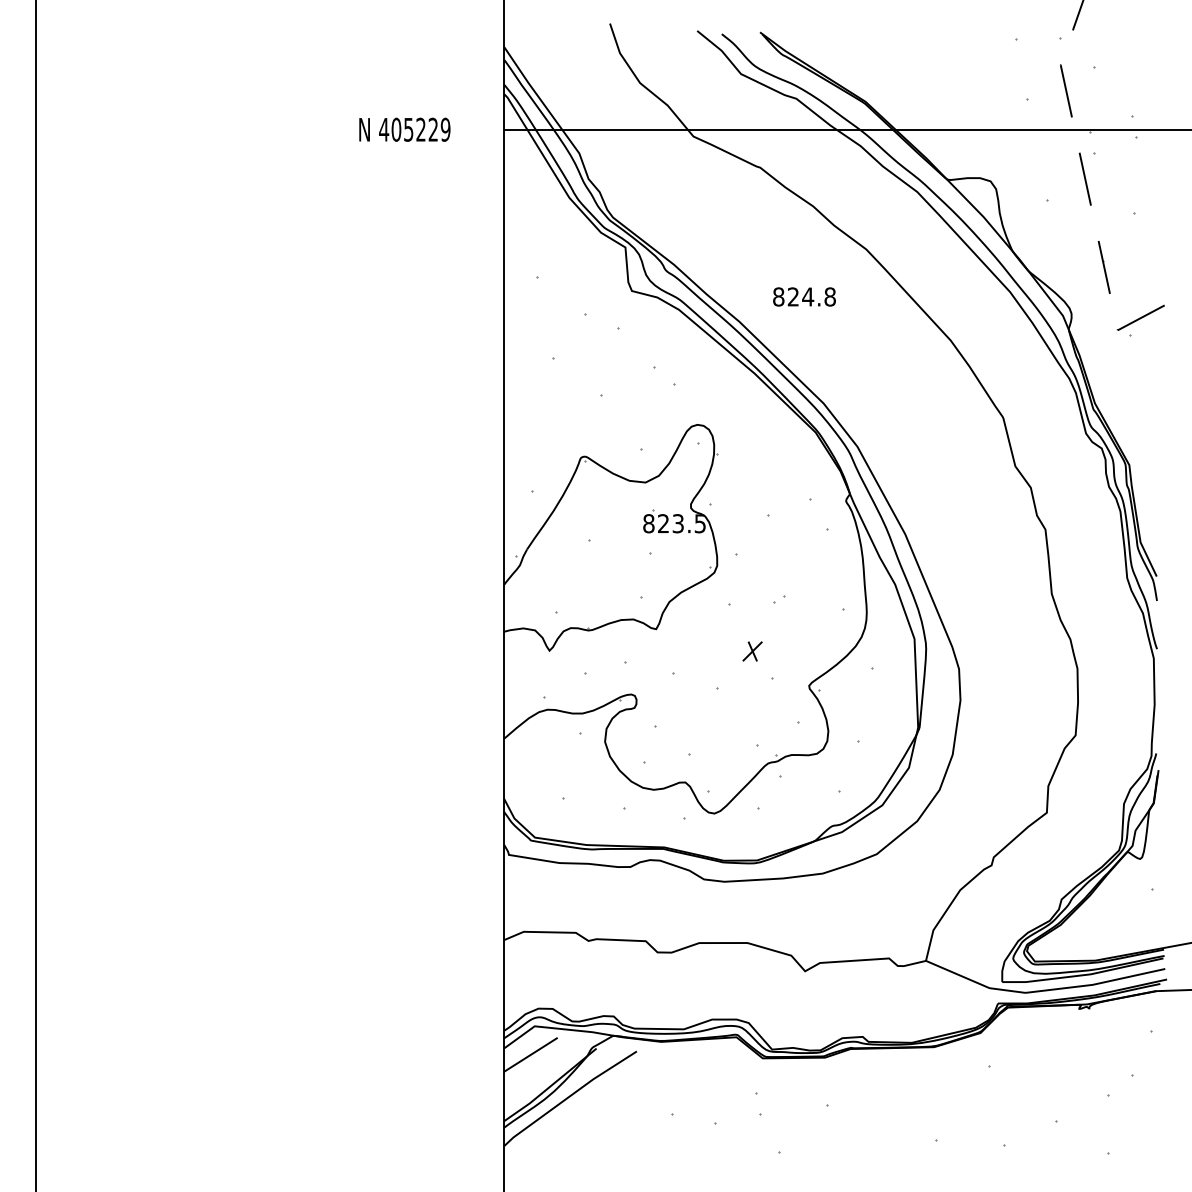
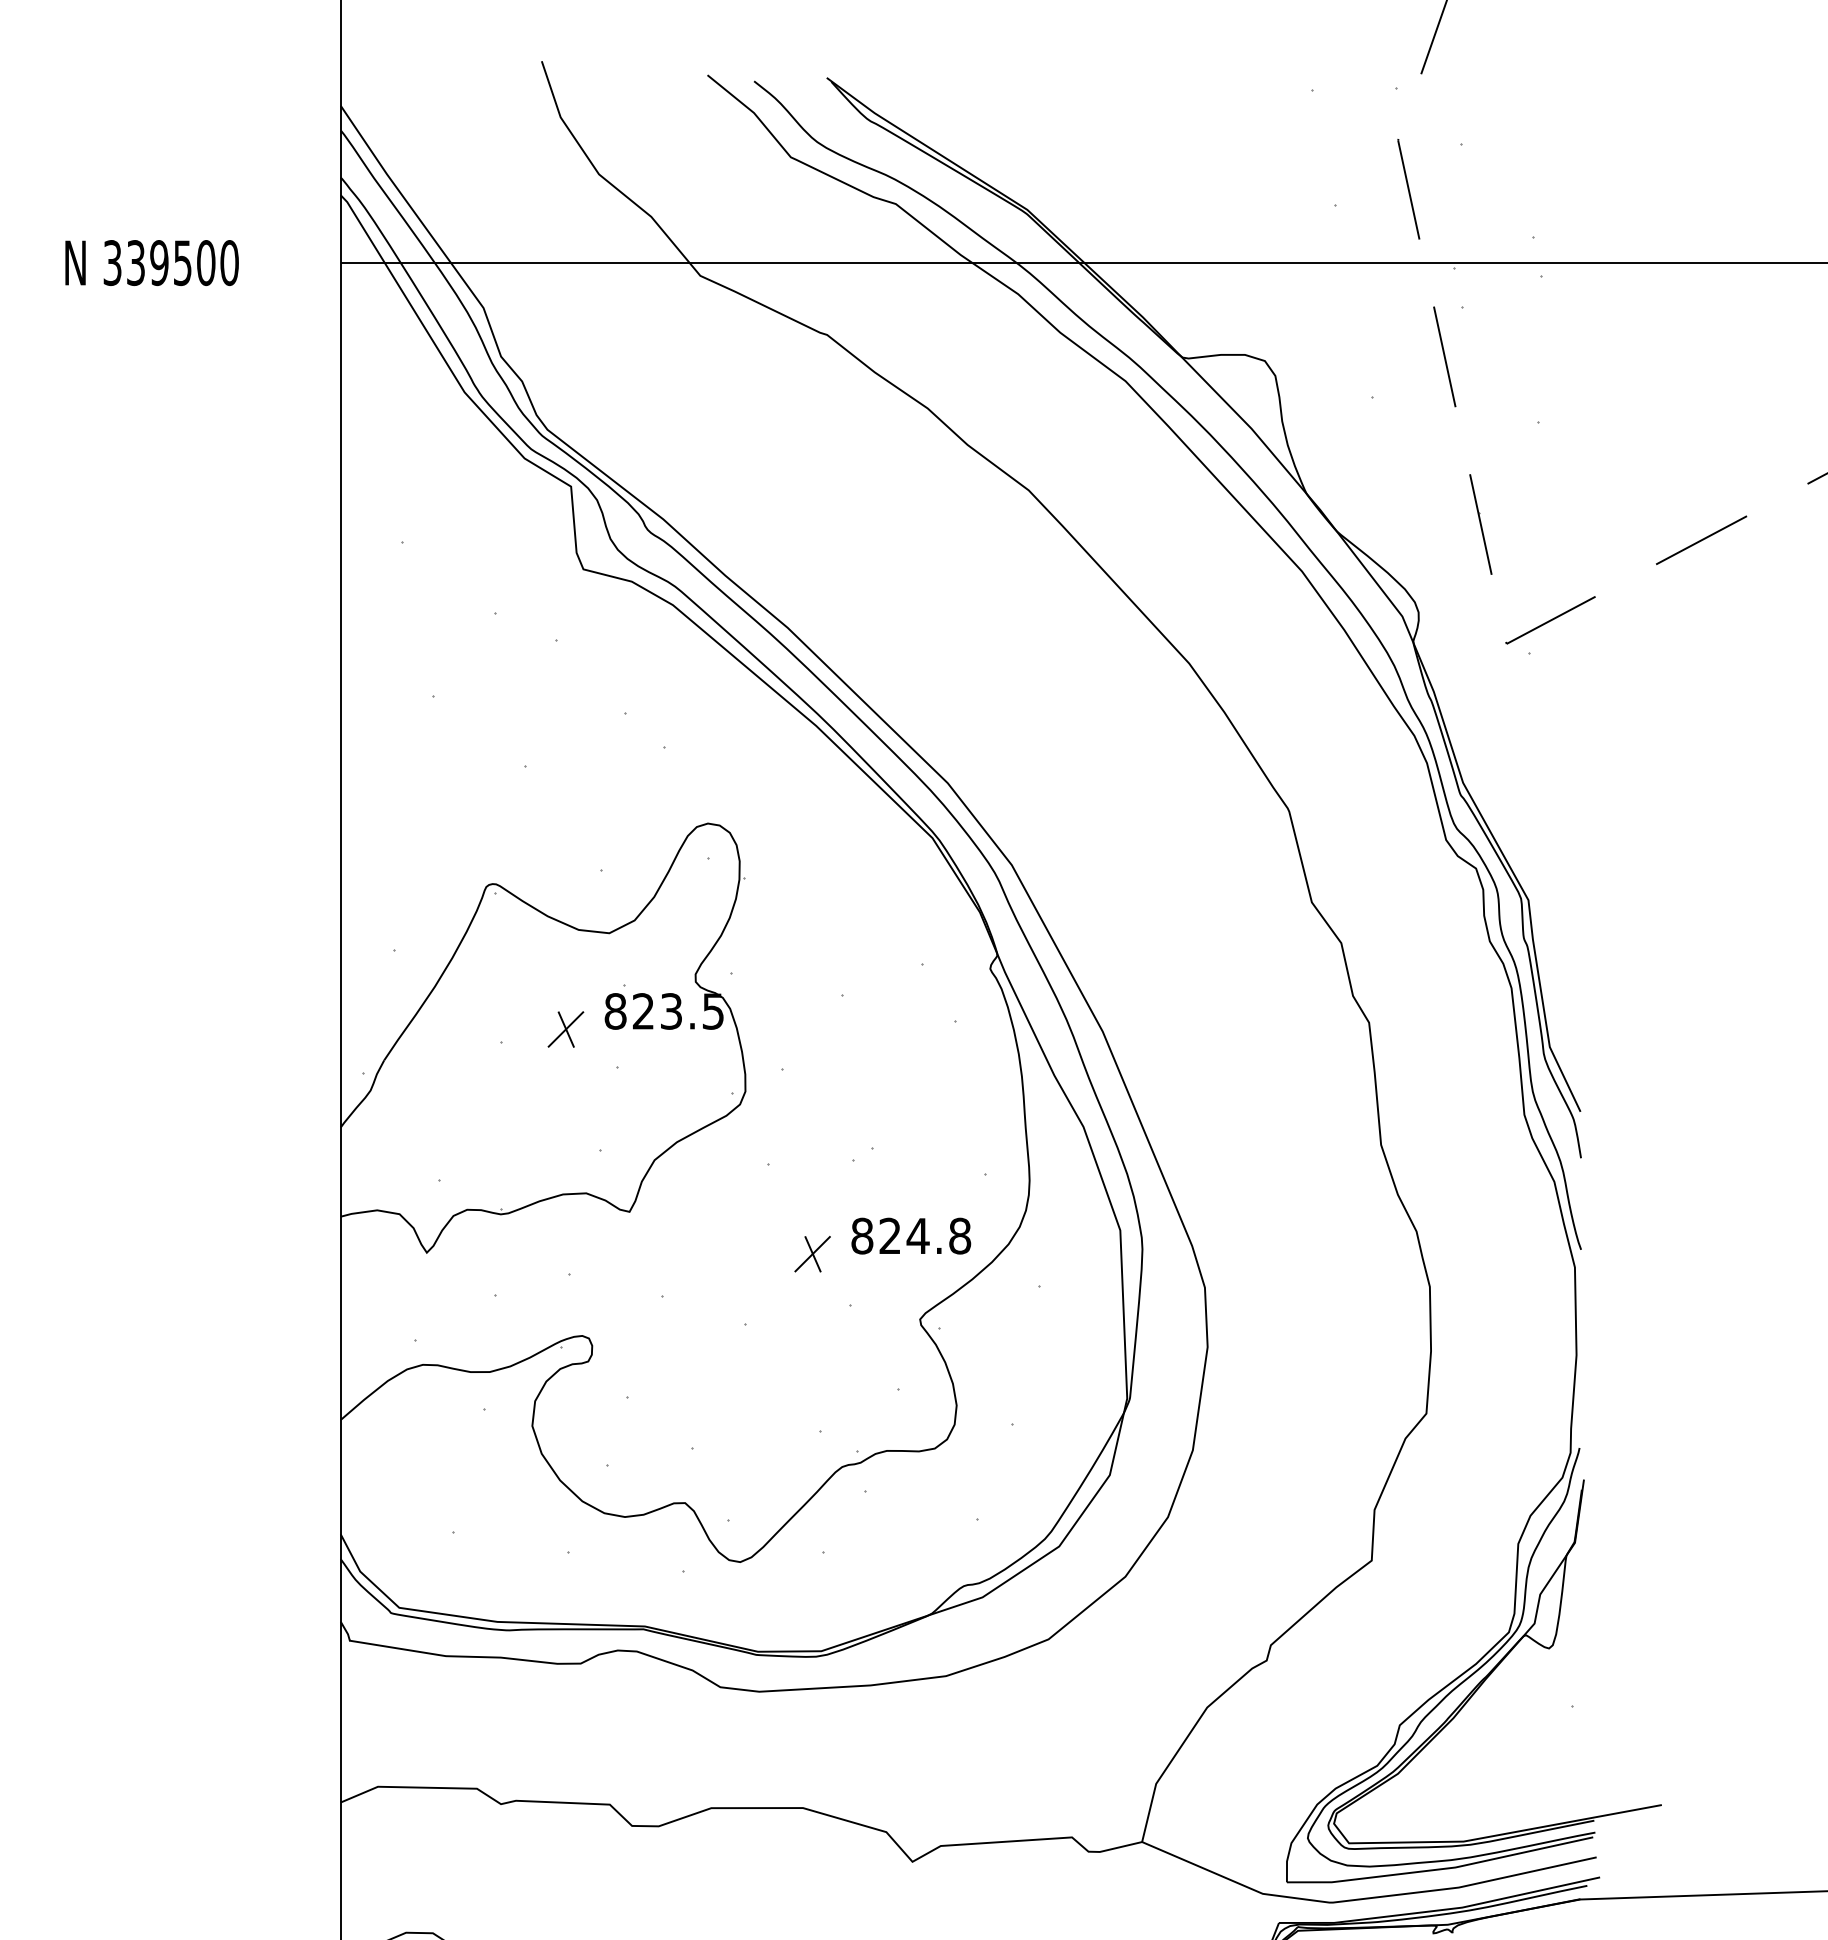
text: (414, 129) -> (170, 262), 405229 -> 339500
text: (804, 296) -> (911, 1235), moved
part: (622, 533) -> (565, 1030), added

